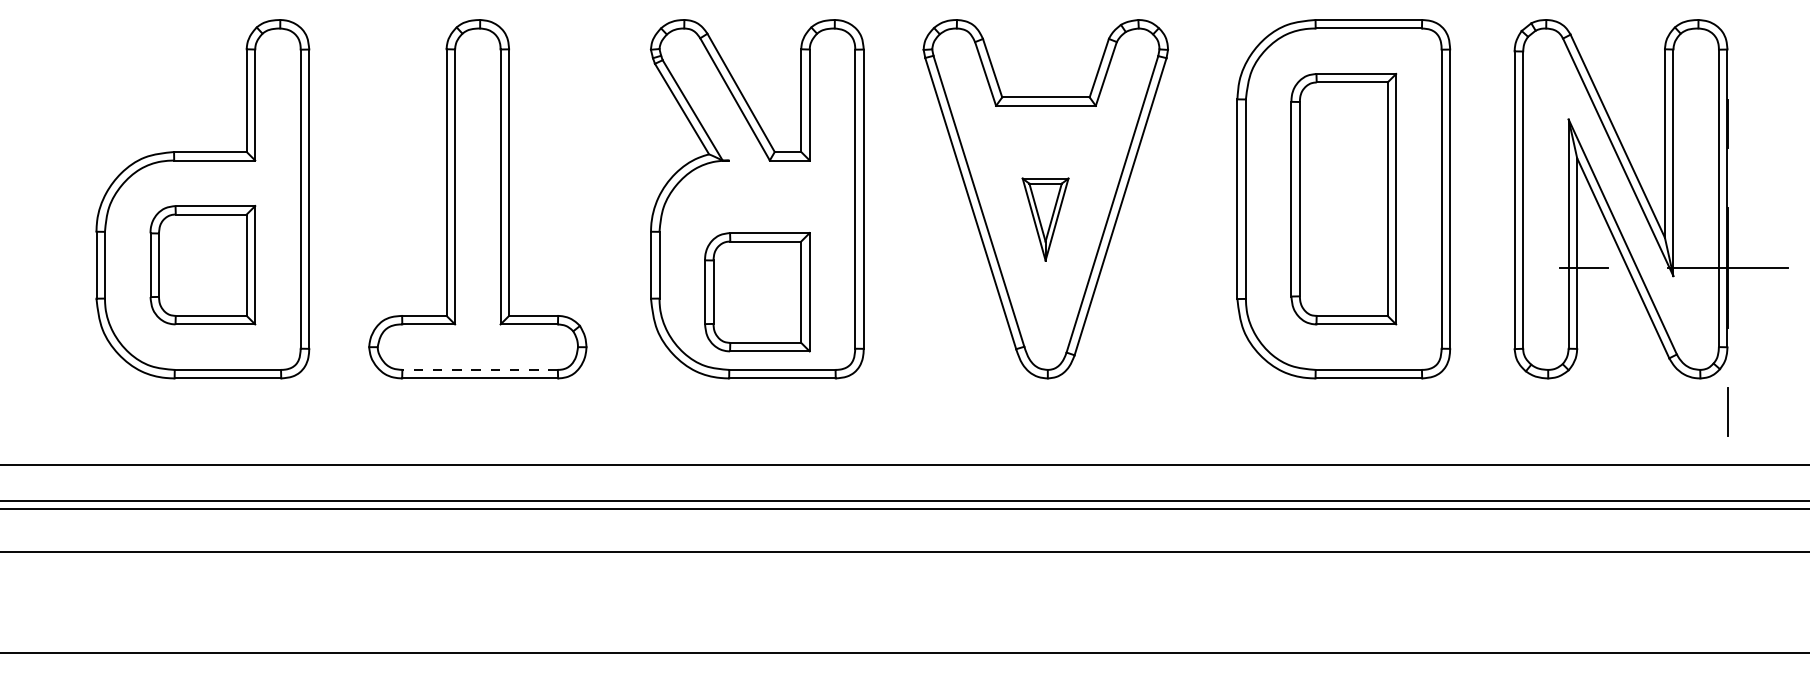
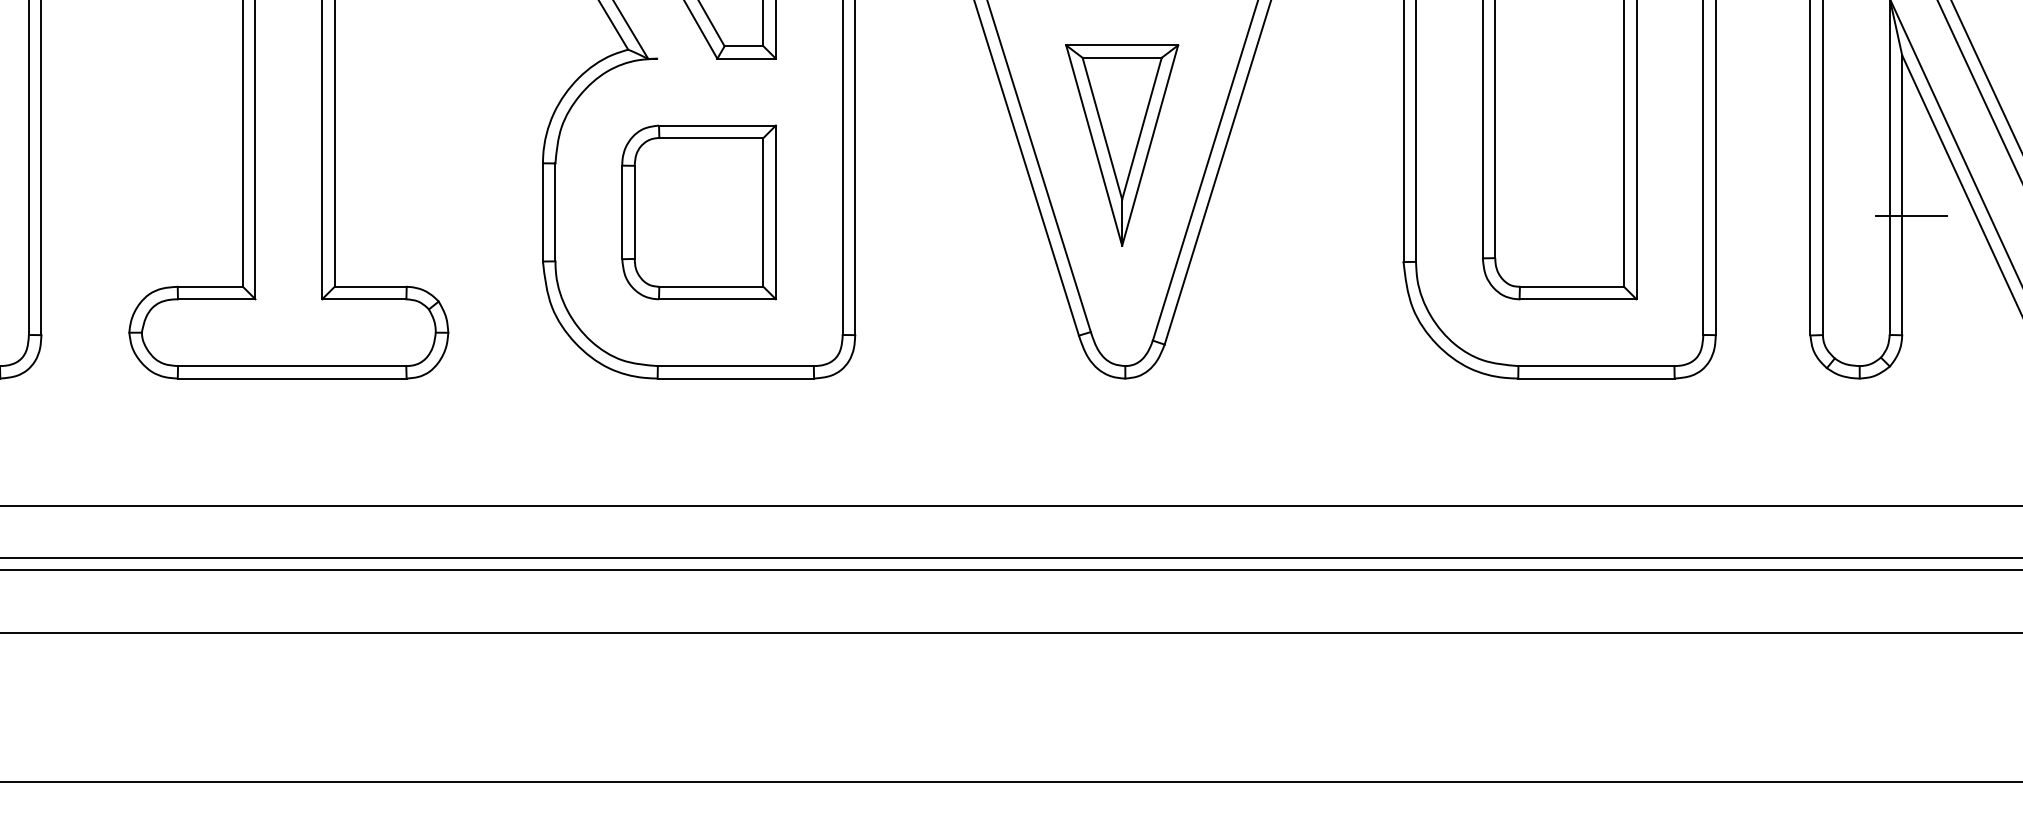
part: (1045, 219) -> (1121, 145), size x1.67
part: (757, 292) -> (699, 212), moved
line: (480, 369) -> (292, 365), dashed -> solid

